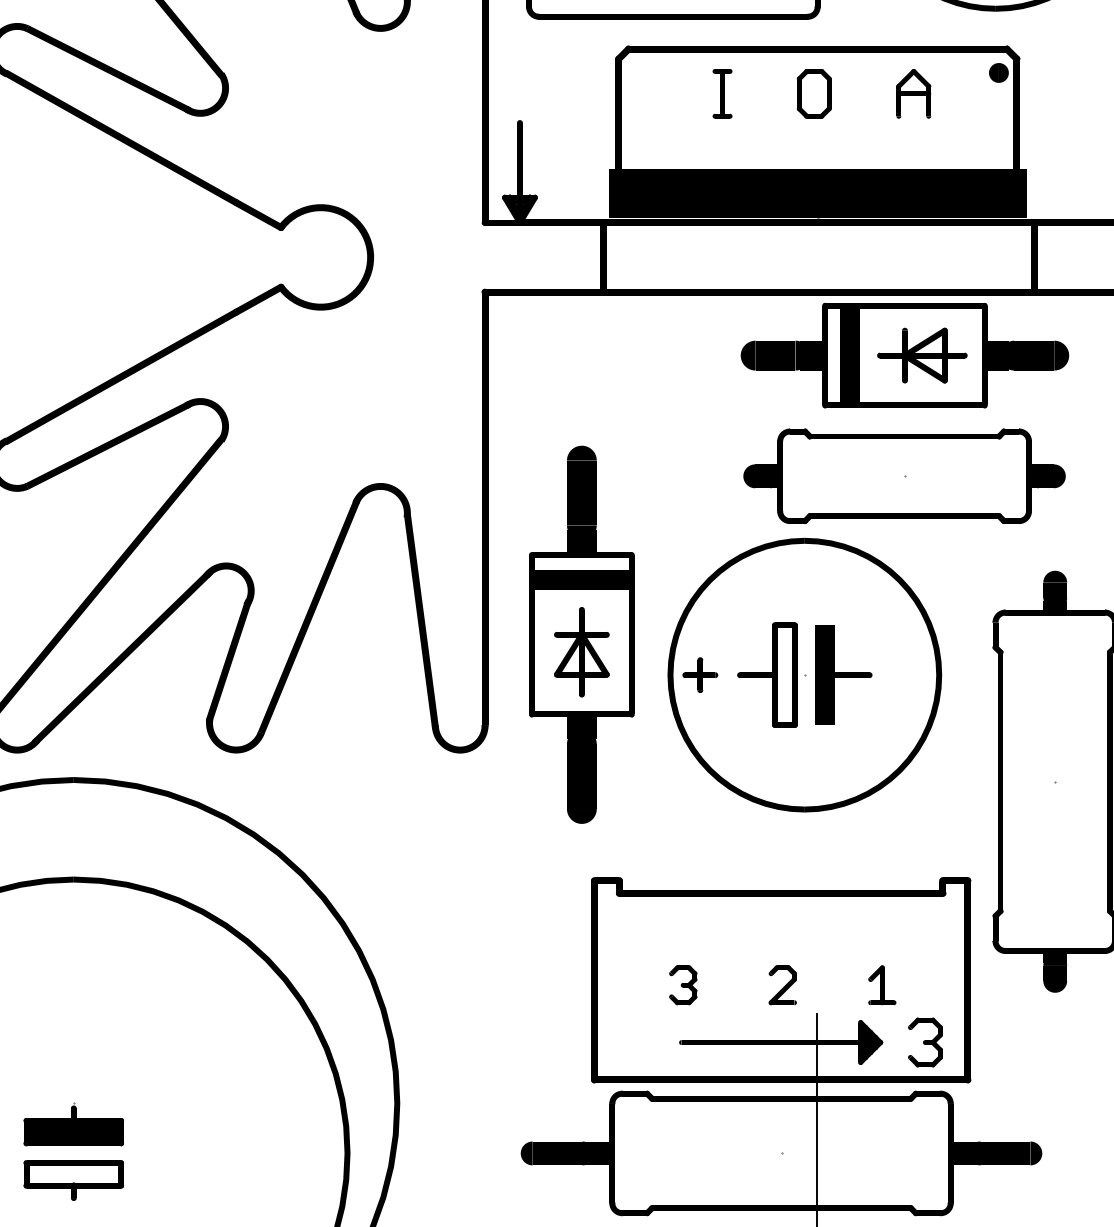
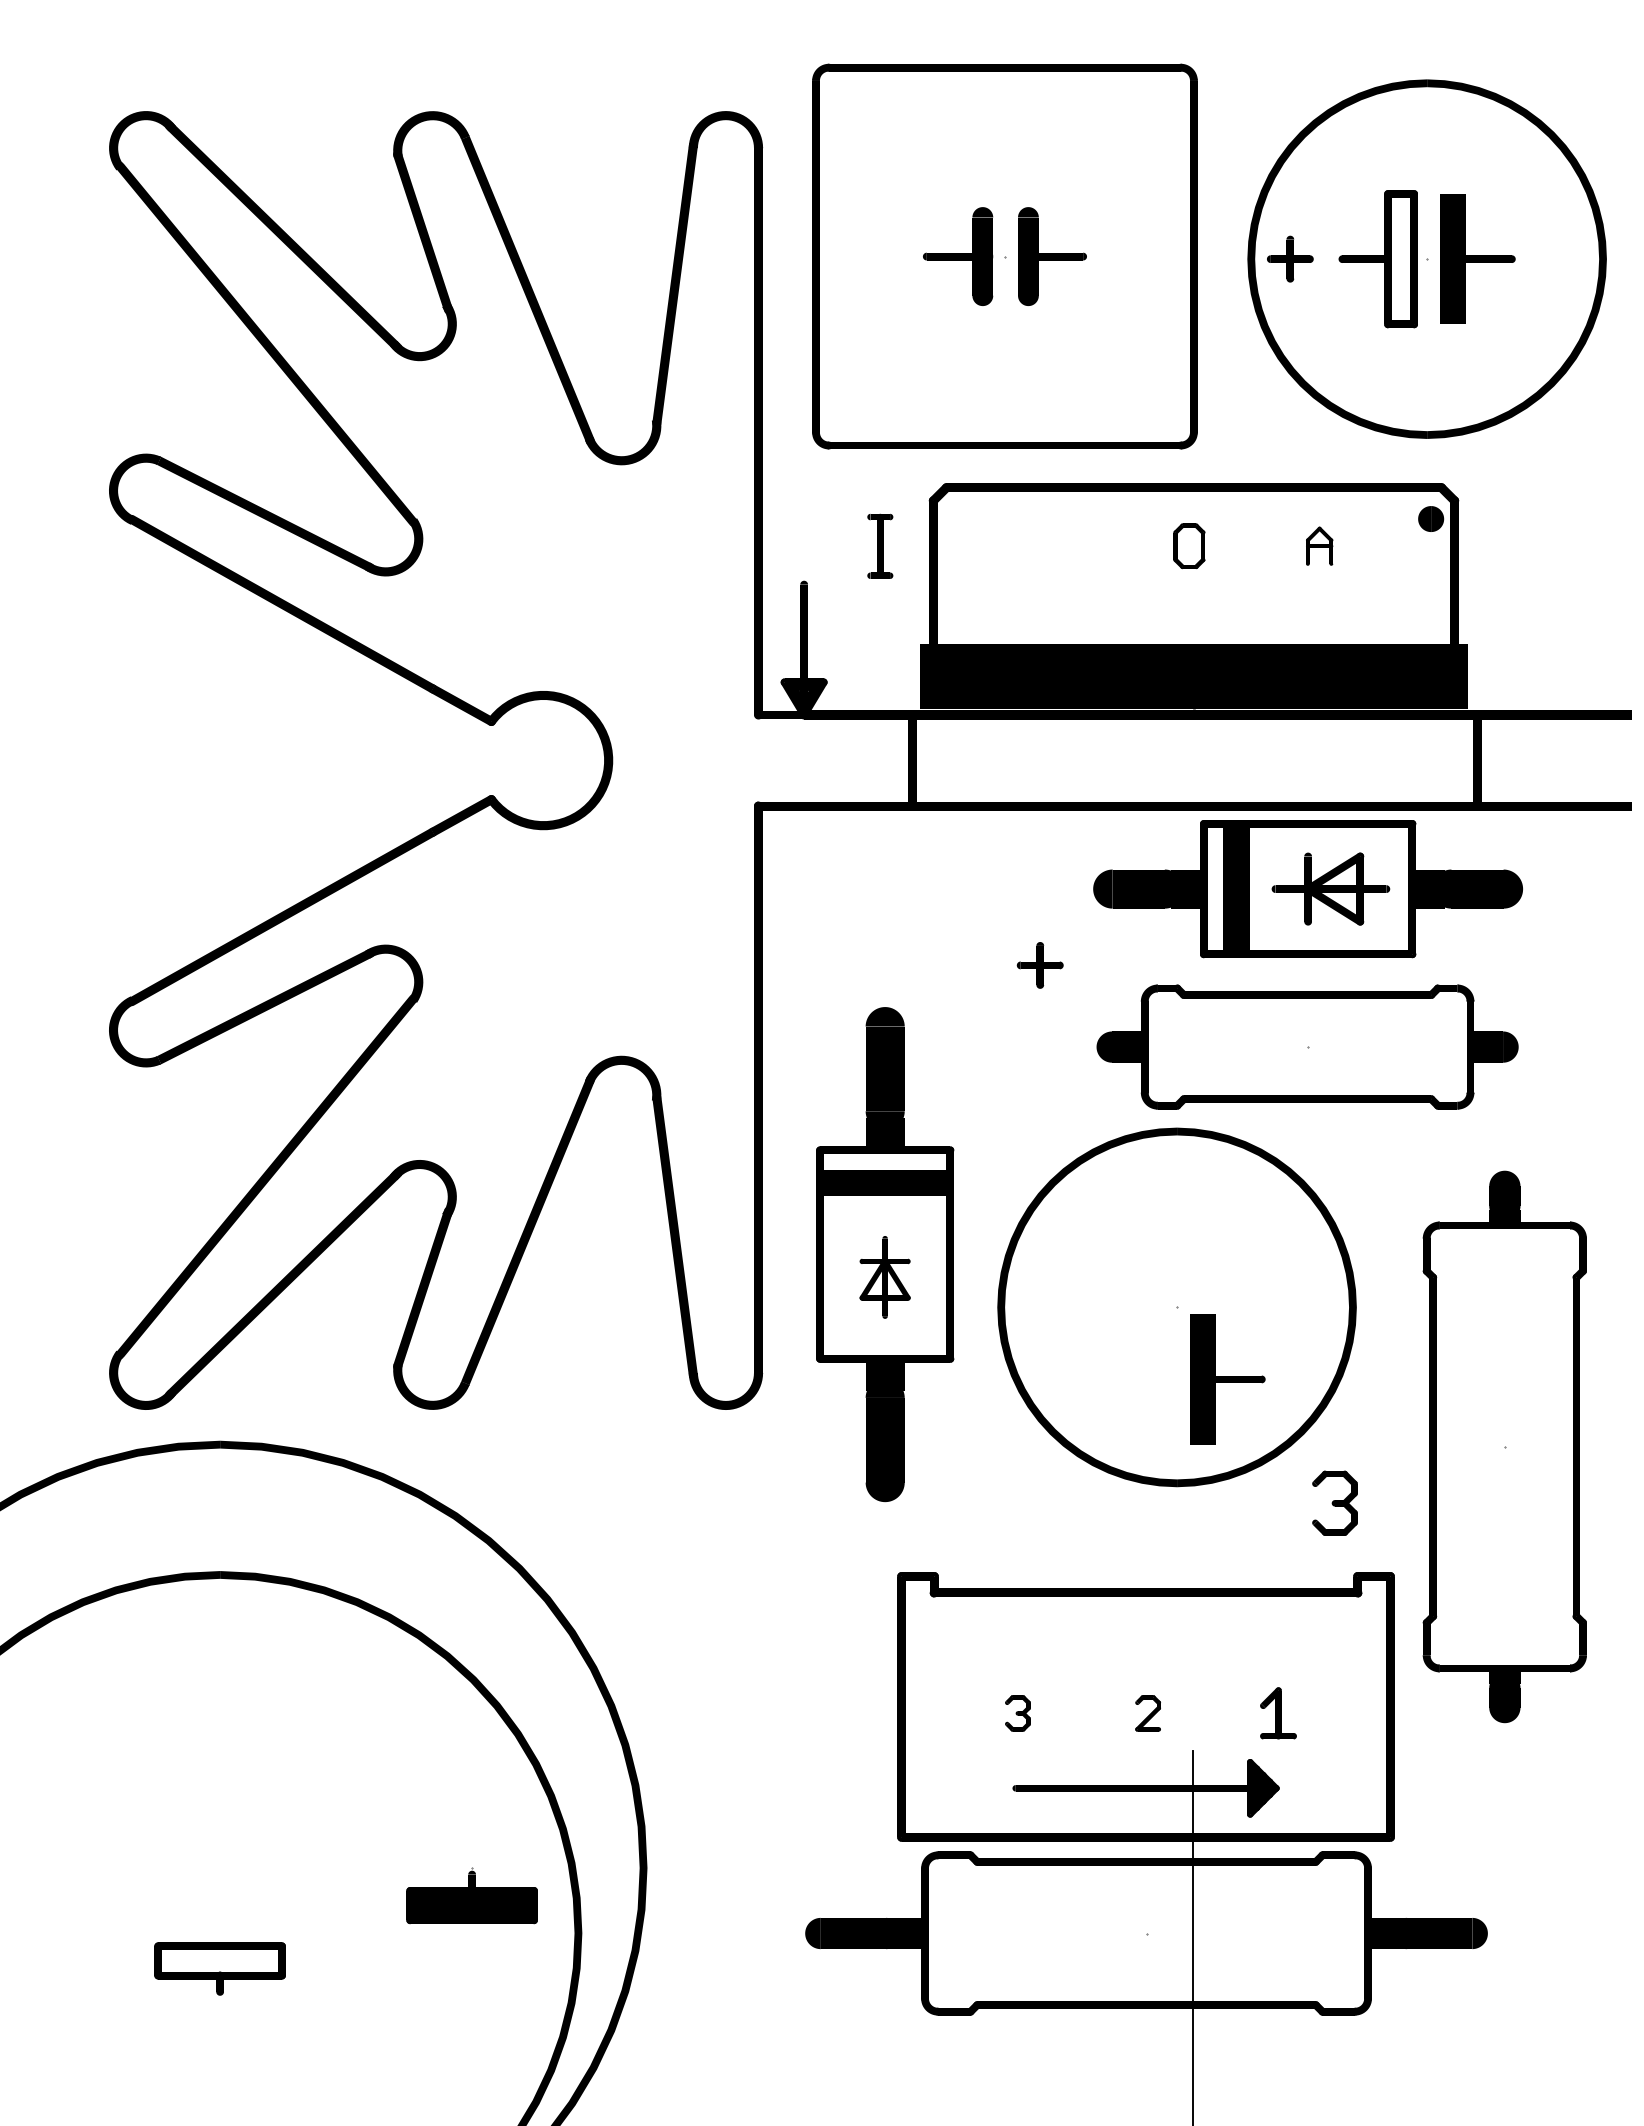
part: (722, 93) -> (880, 545), moved
part: (814, 93) -> (1189, 545), size x0.7
part: (913, 93) -> (1319, 545), size x0.6
part: (581, 652) -> (884, 1277), size x0.7
part: (699, 675) -> (1039, 965), moved
part: (766, 675) -> (1127, 1307), removed
part: (843, 675) -> (1227, 1379), moved
part: (682, 985) -> (1017, 1713), size x0.7
part: (782, 985) -> (1147, 1713), size x0.7
part: (925, 1041) -> (1334, 1502), moved
part: (73, 1124) -> (471, 1895), moved

